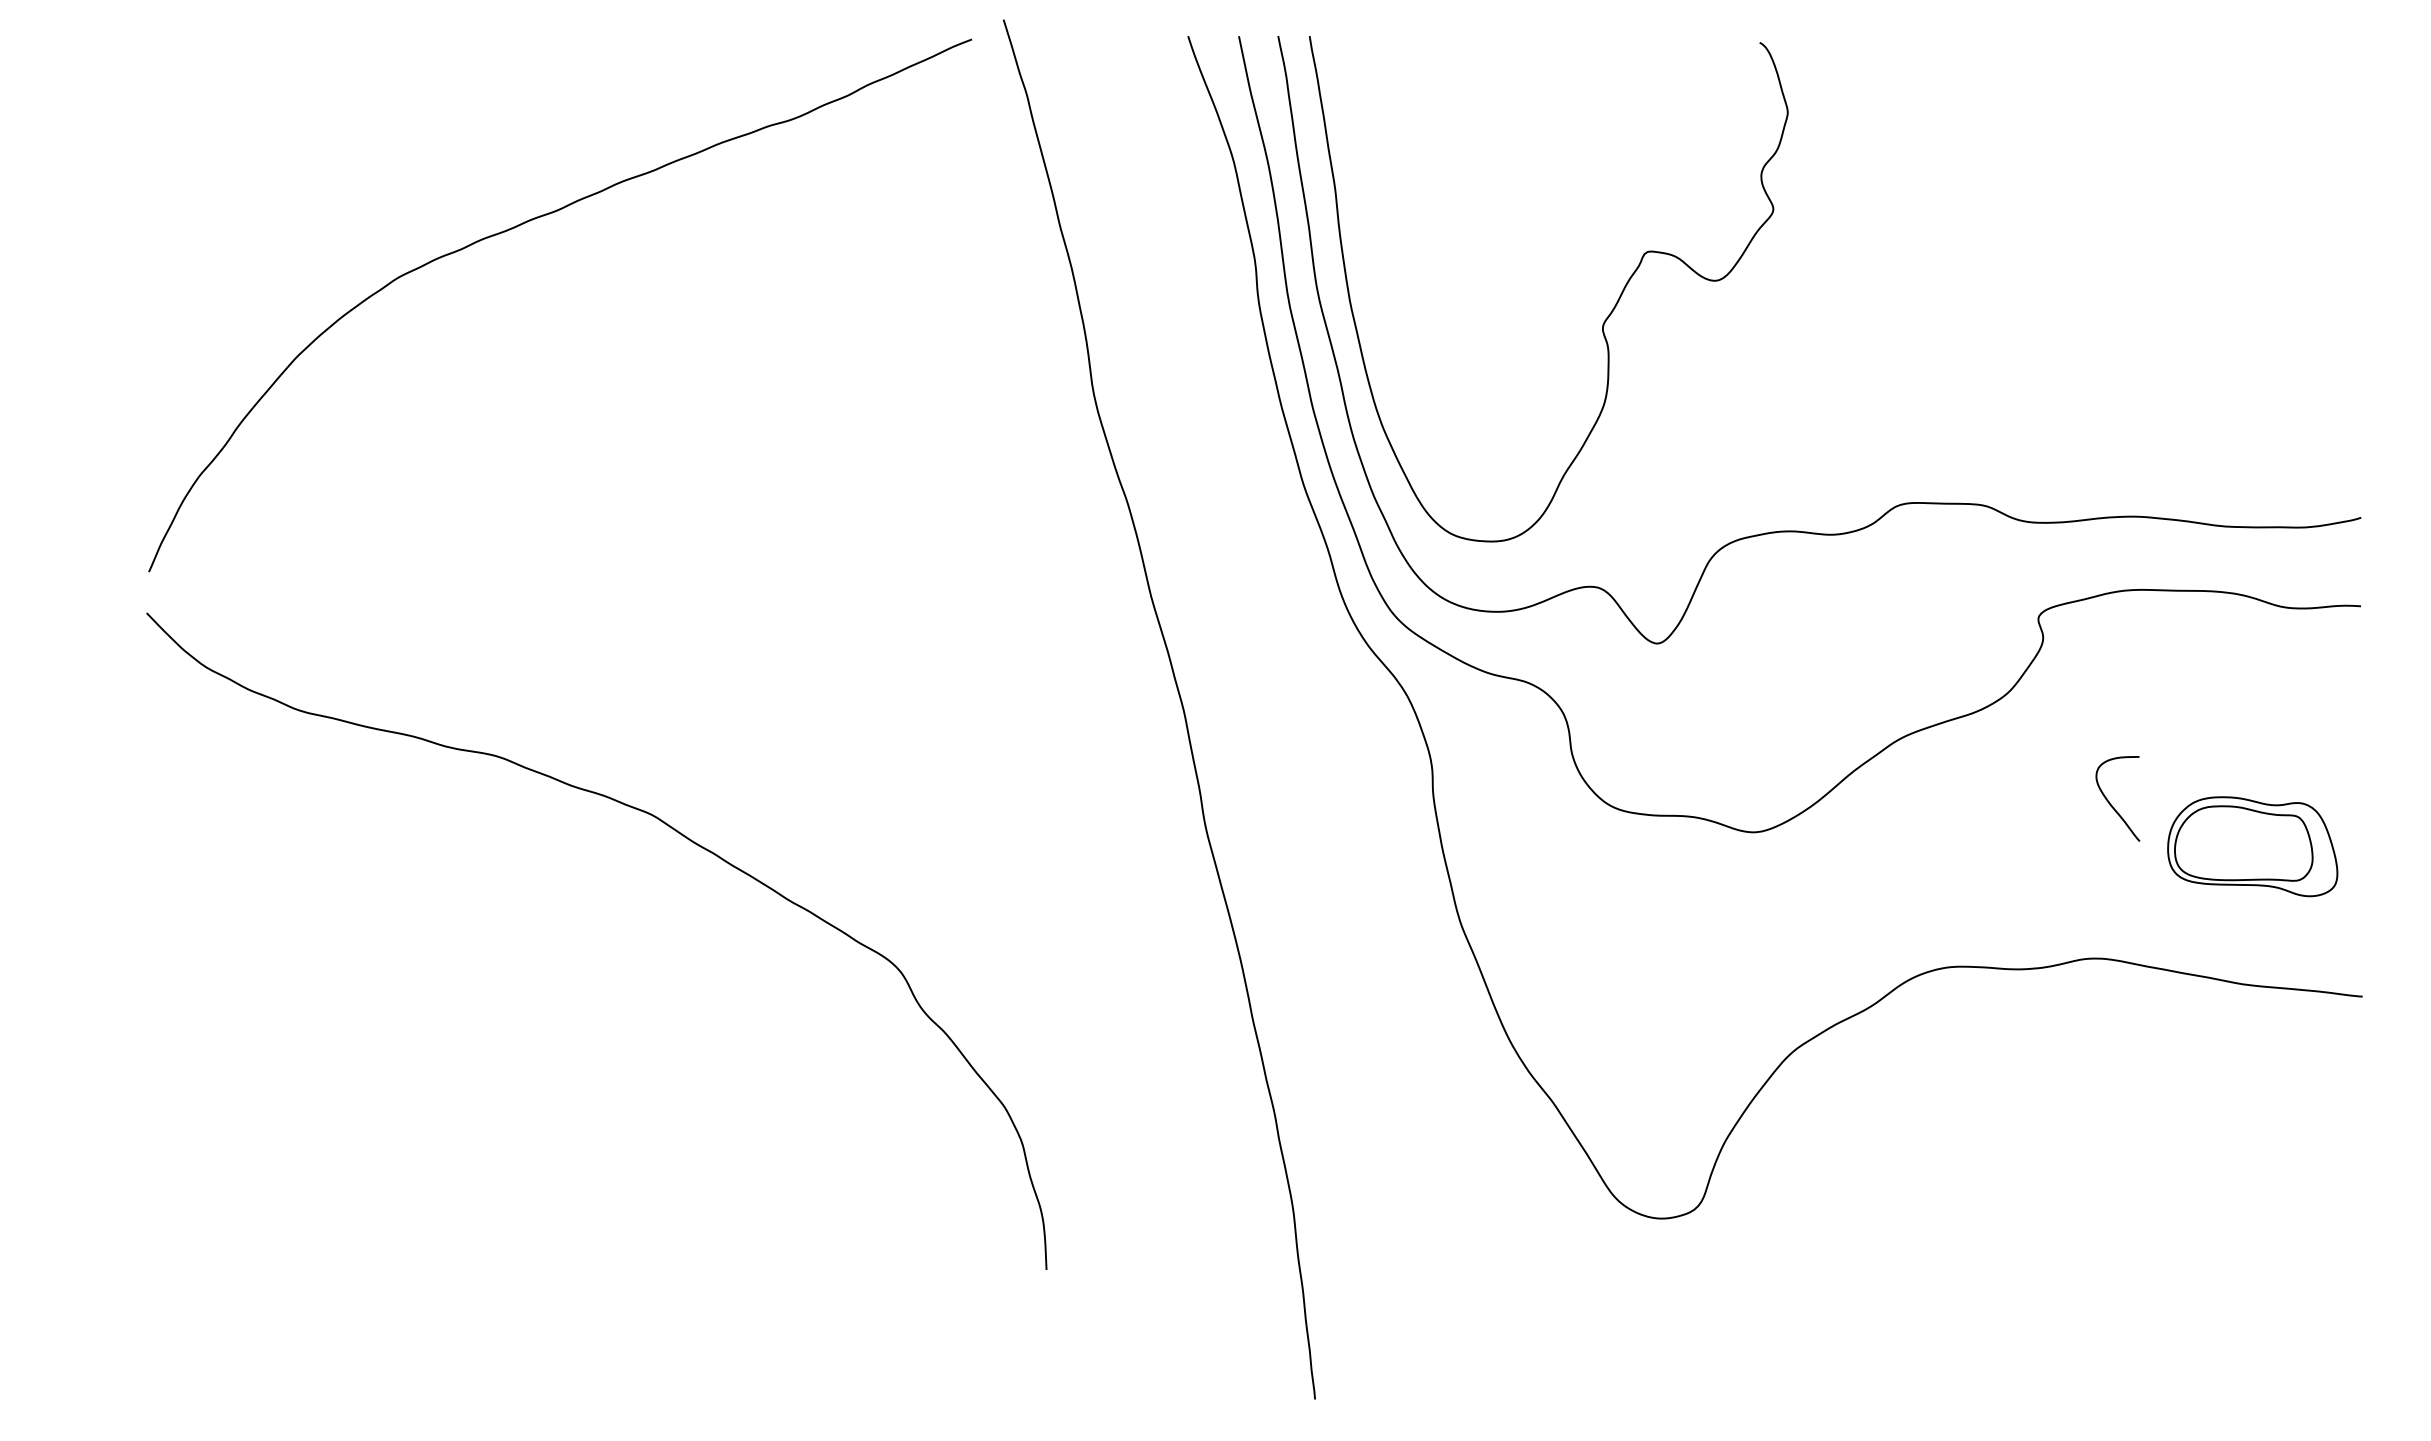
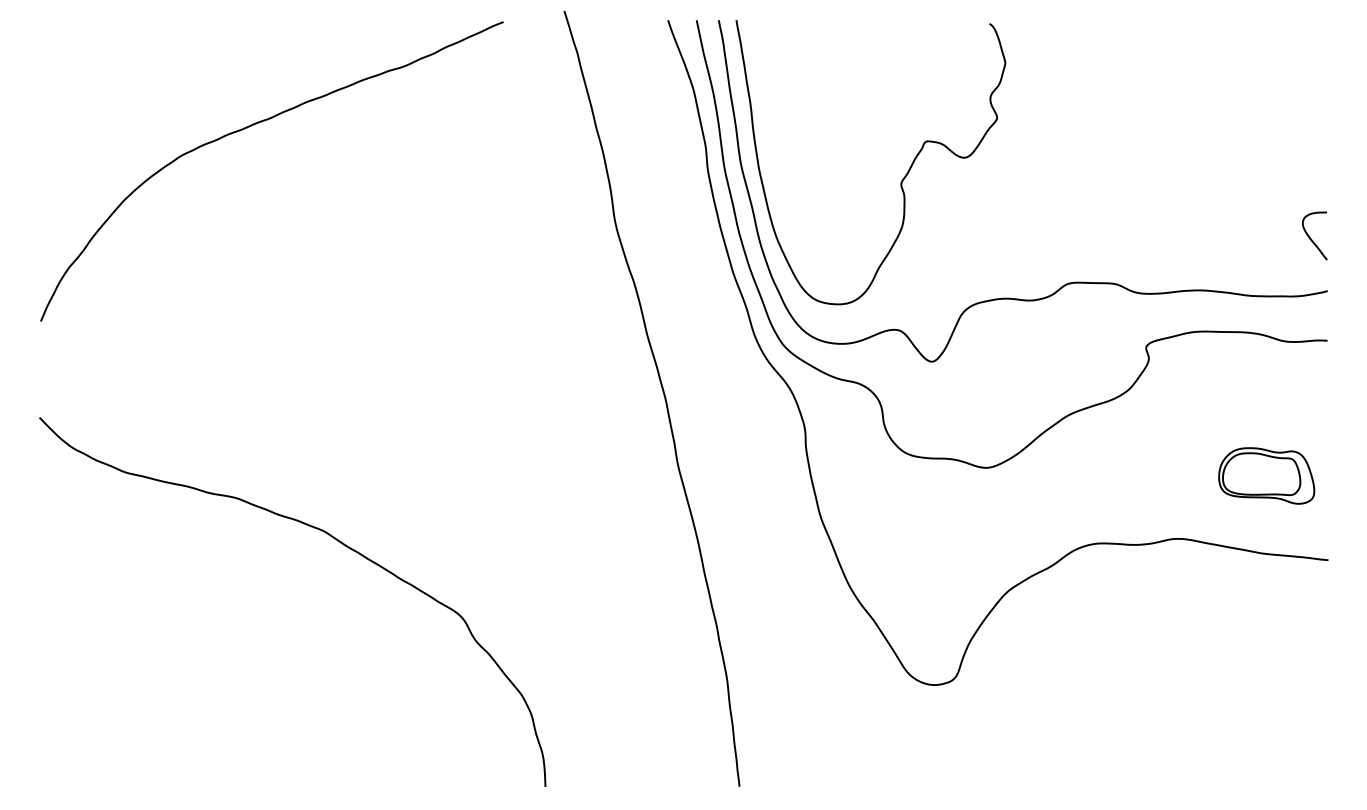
curve: (520, 226) -> (249, 127), moved
curve: (2111, 803) -> (1311, 238), moved
curve: (671, 829) -> (334, 539), moved

